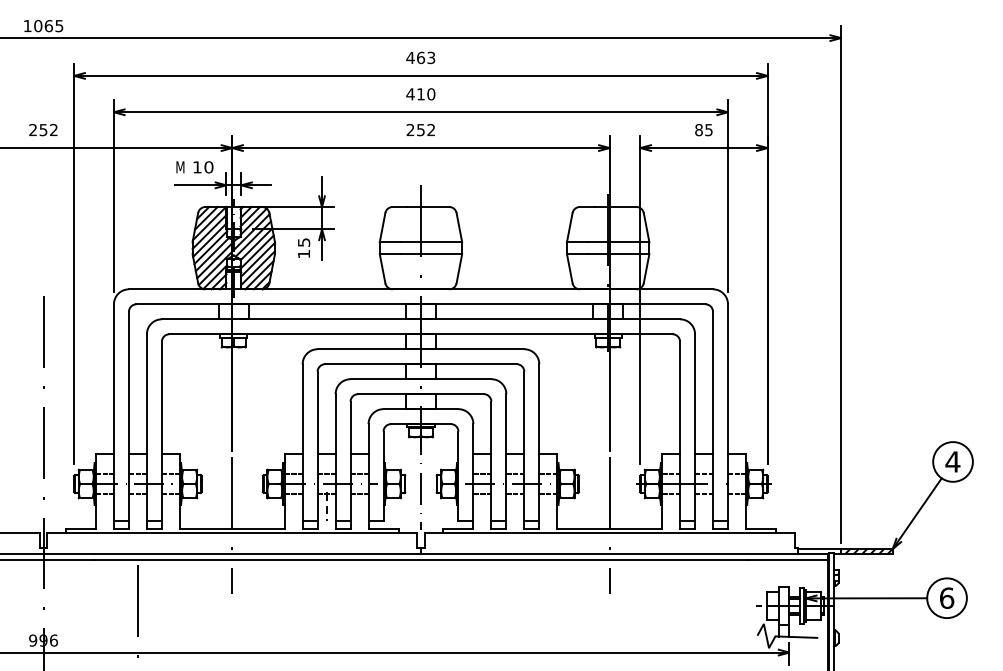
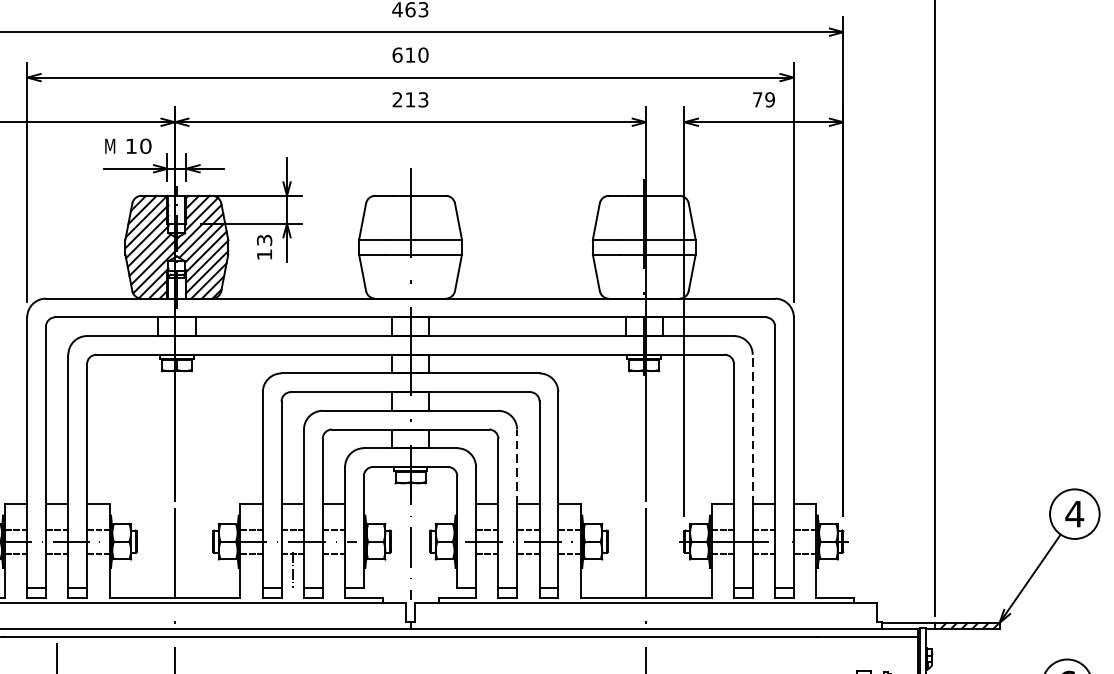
text: (410, 94) -> (397, 55), 410 -> 610
text: (426, 130) -> (417, 100), 252 -> 213
text: (703, 130) -> (763, 100), 85 -> 79
text: (303, 242) -> (263, 240), 15 -> 13
line: (695, 394) -> (753, 429), solid -> dashed
line: (506, 424) -> (517, 467), solid -> dashed

